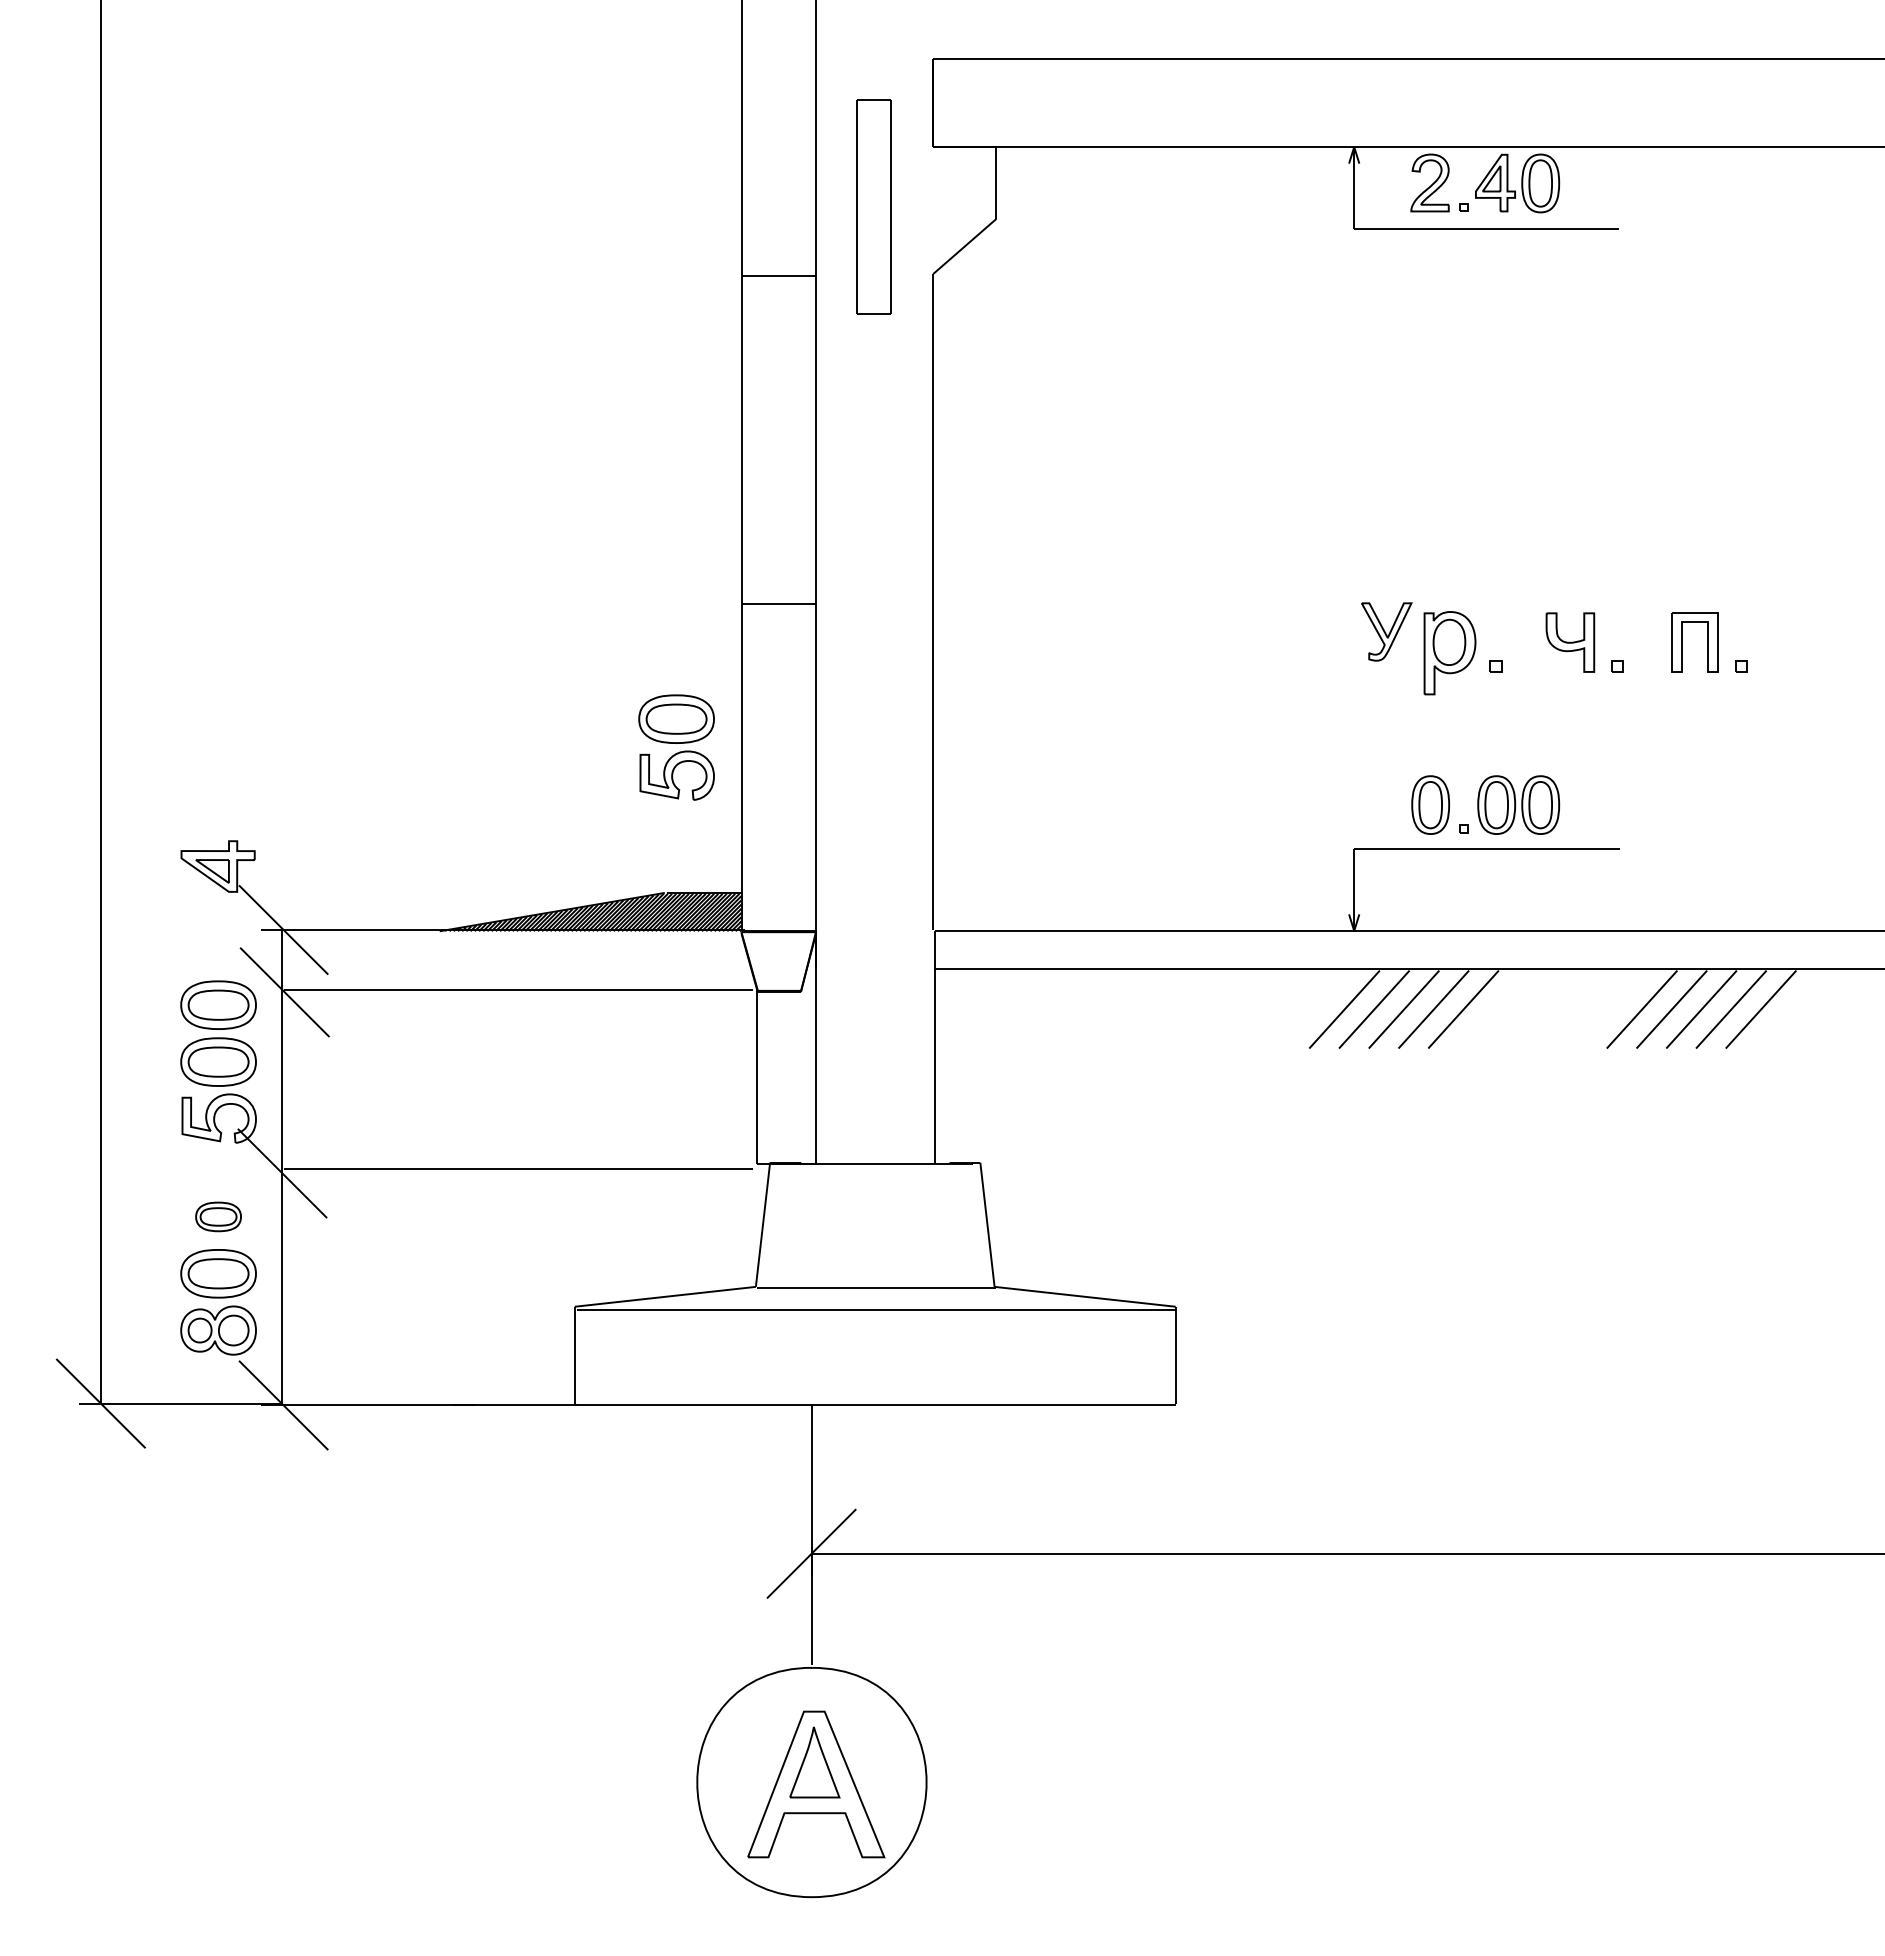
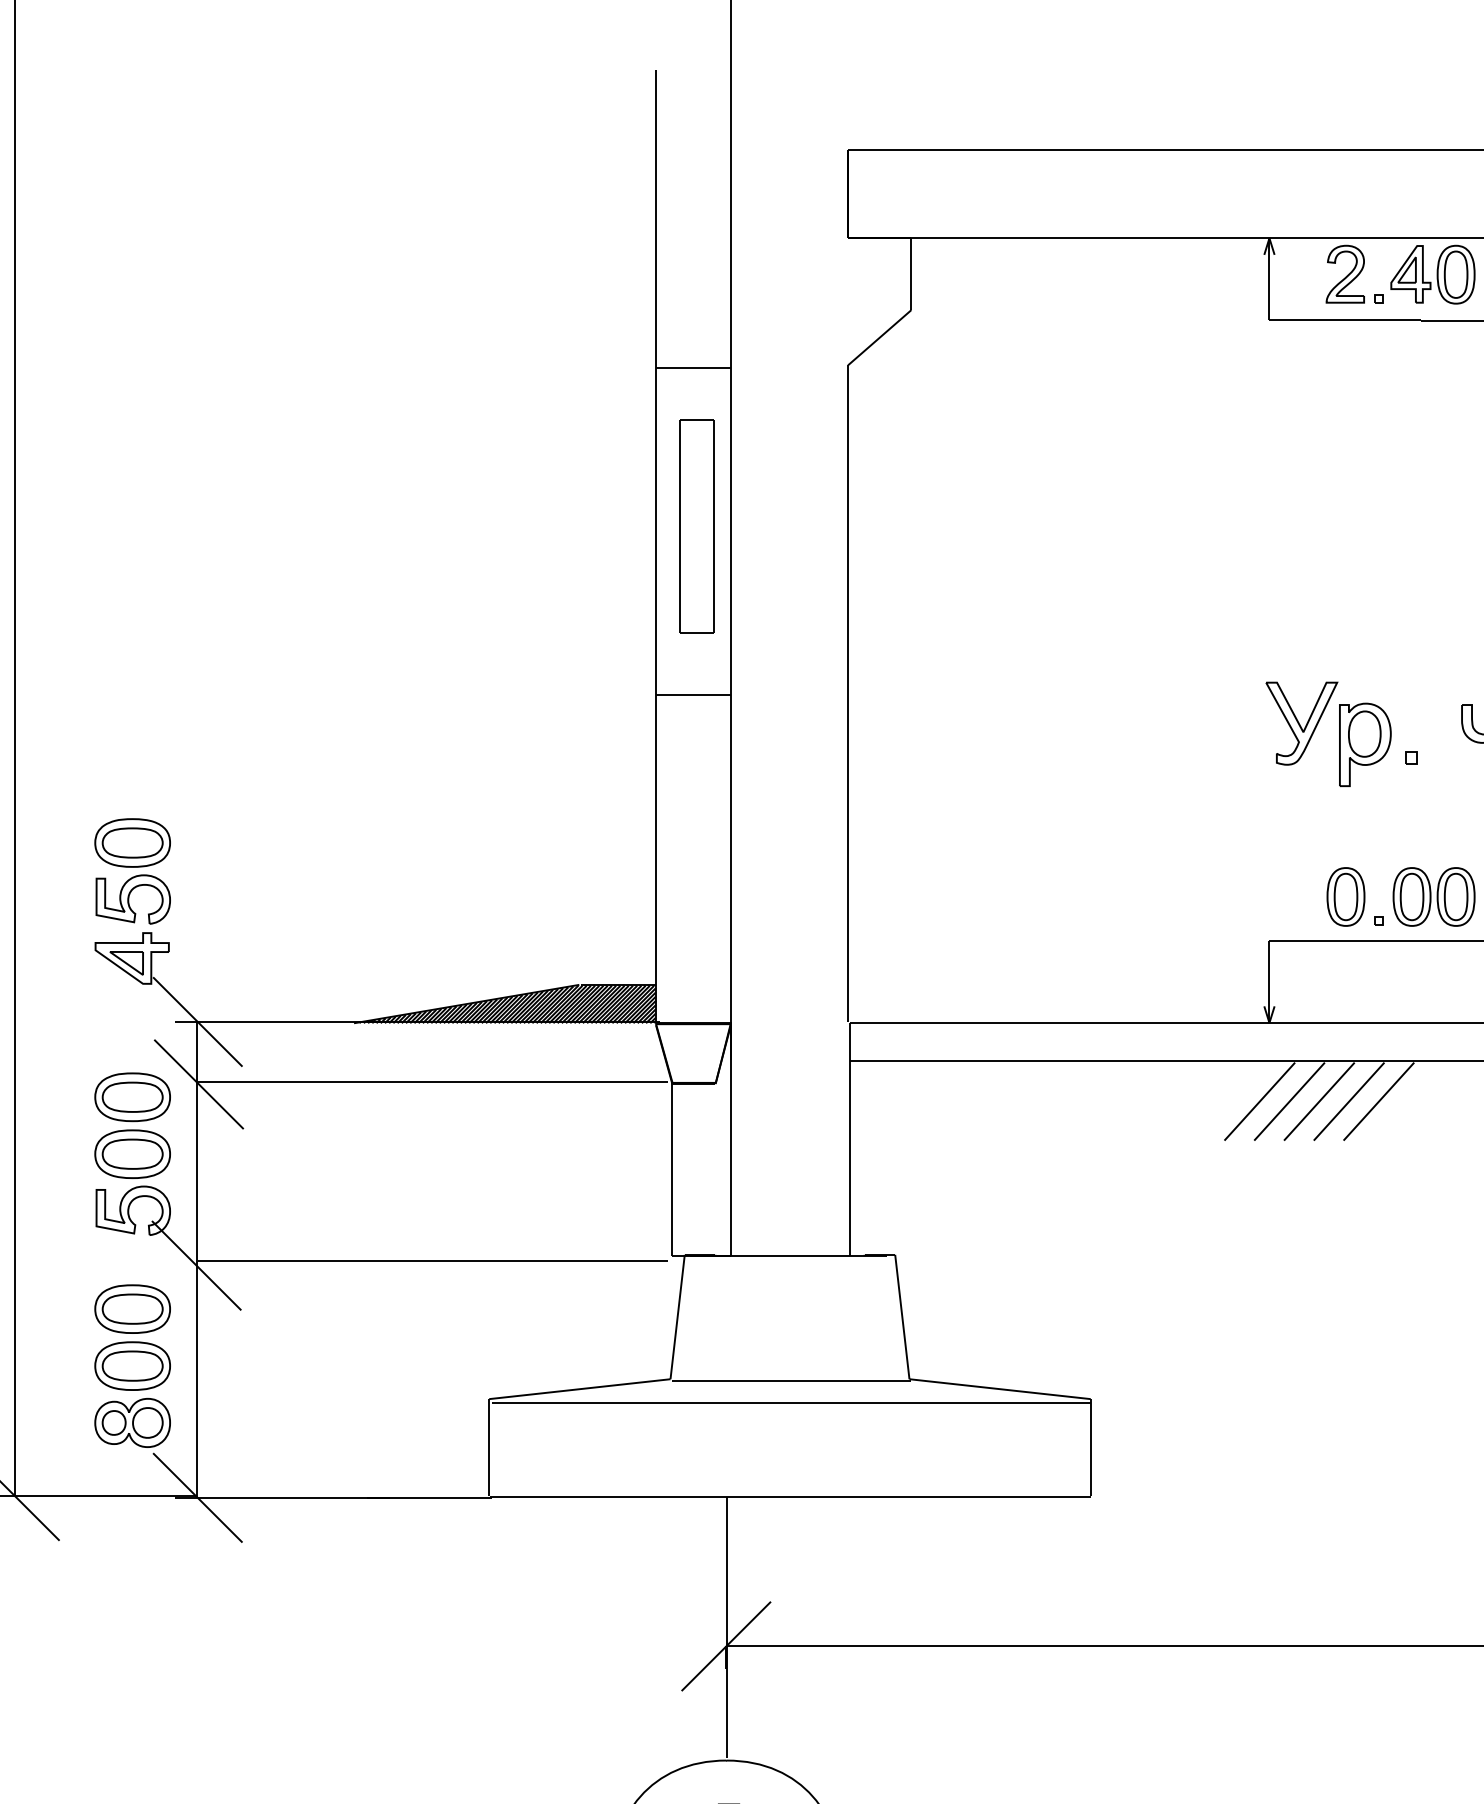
part: (873, 206) -> (696, 525), moved
part: (1386, 631) -> (1301, 723), size x1.43
part: (676, 747) -> (132, 871), moved
part: (218, 1216) -> (132, 1308), size x1.67

